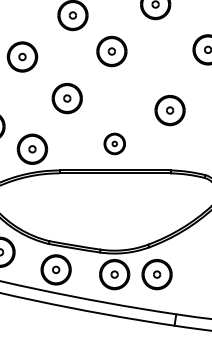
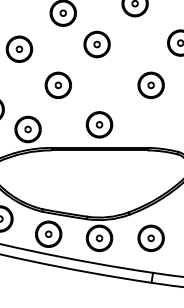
part: (169, 110) -> (150, 85), moved
part: (114, 143) -> (99, 124), size x1.43
part: (156, 274) -> (150, 238), moved

